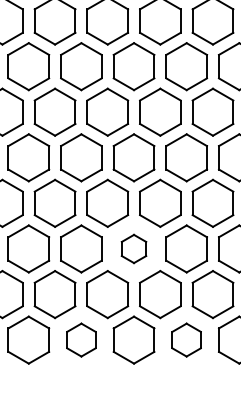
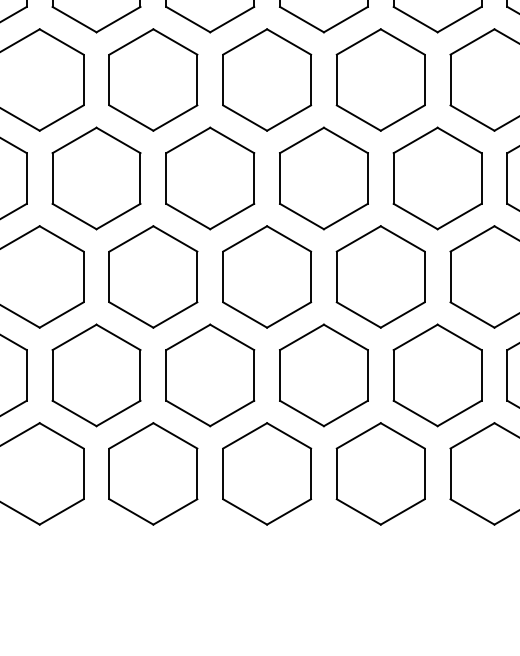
part: (133, 248) -> (265, 275), size x1.67
part: (81, 339) -> (153, 472), size x1.43
part: (186, 339) -> (380, 472), size x1.43

